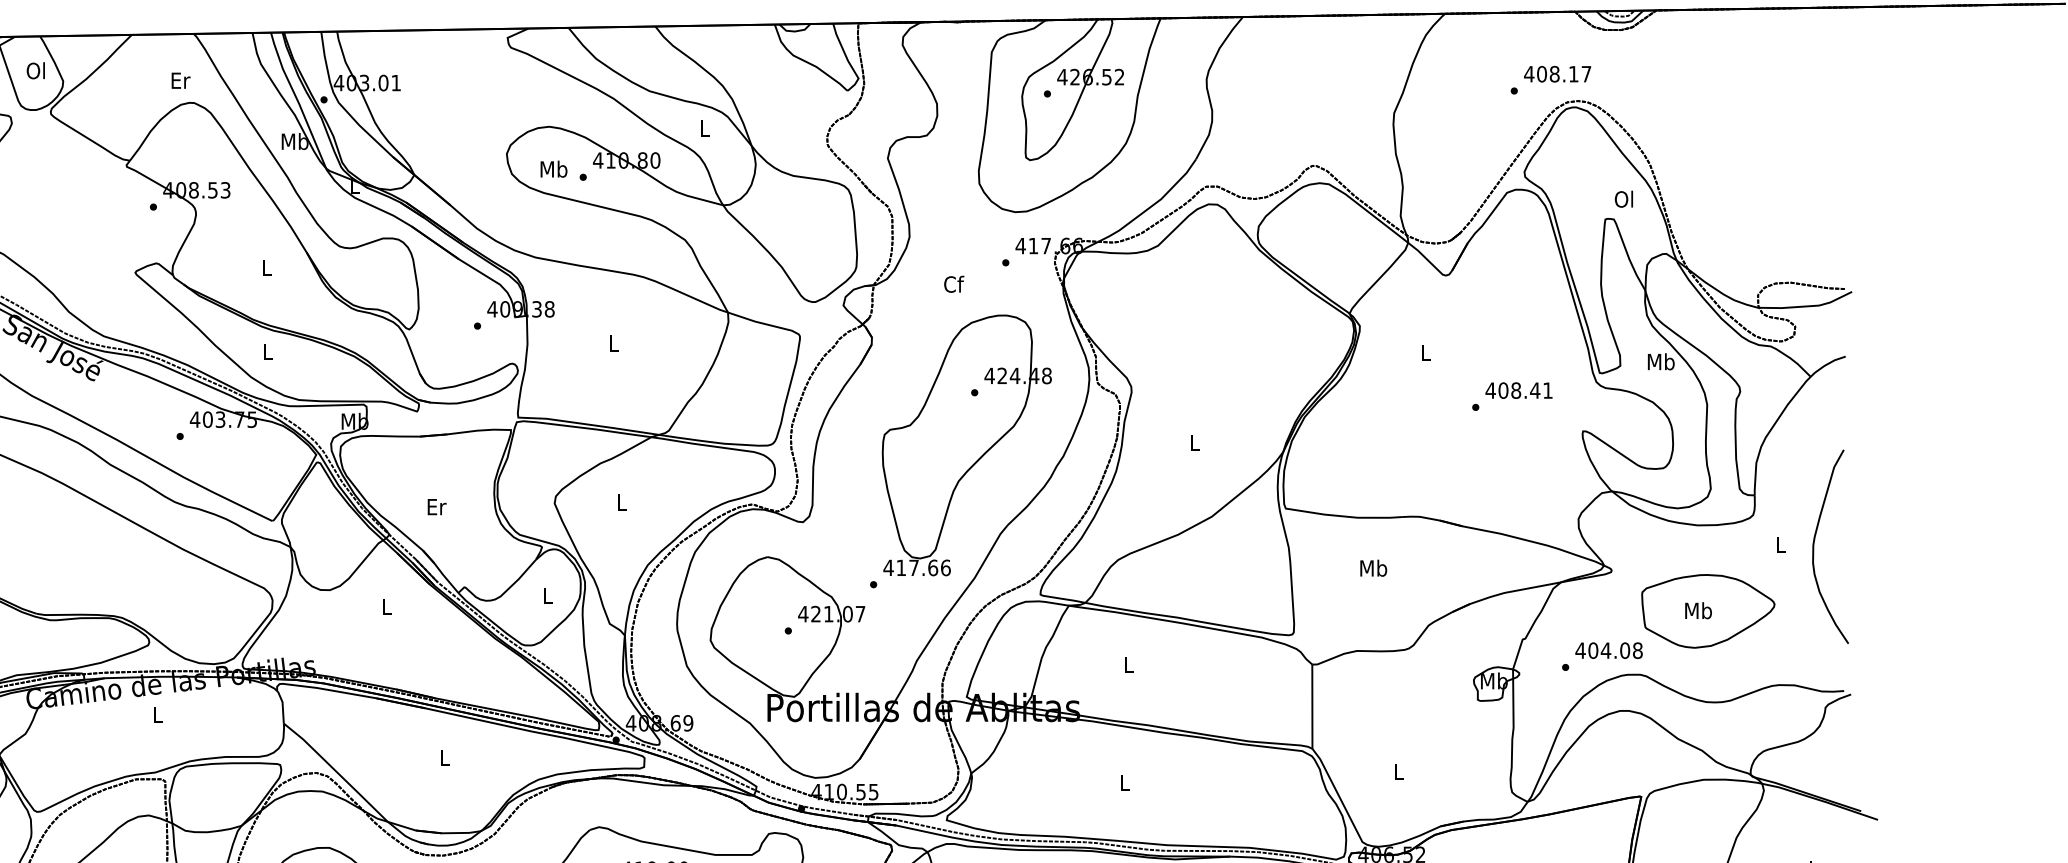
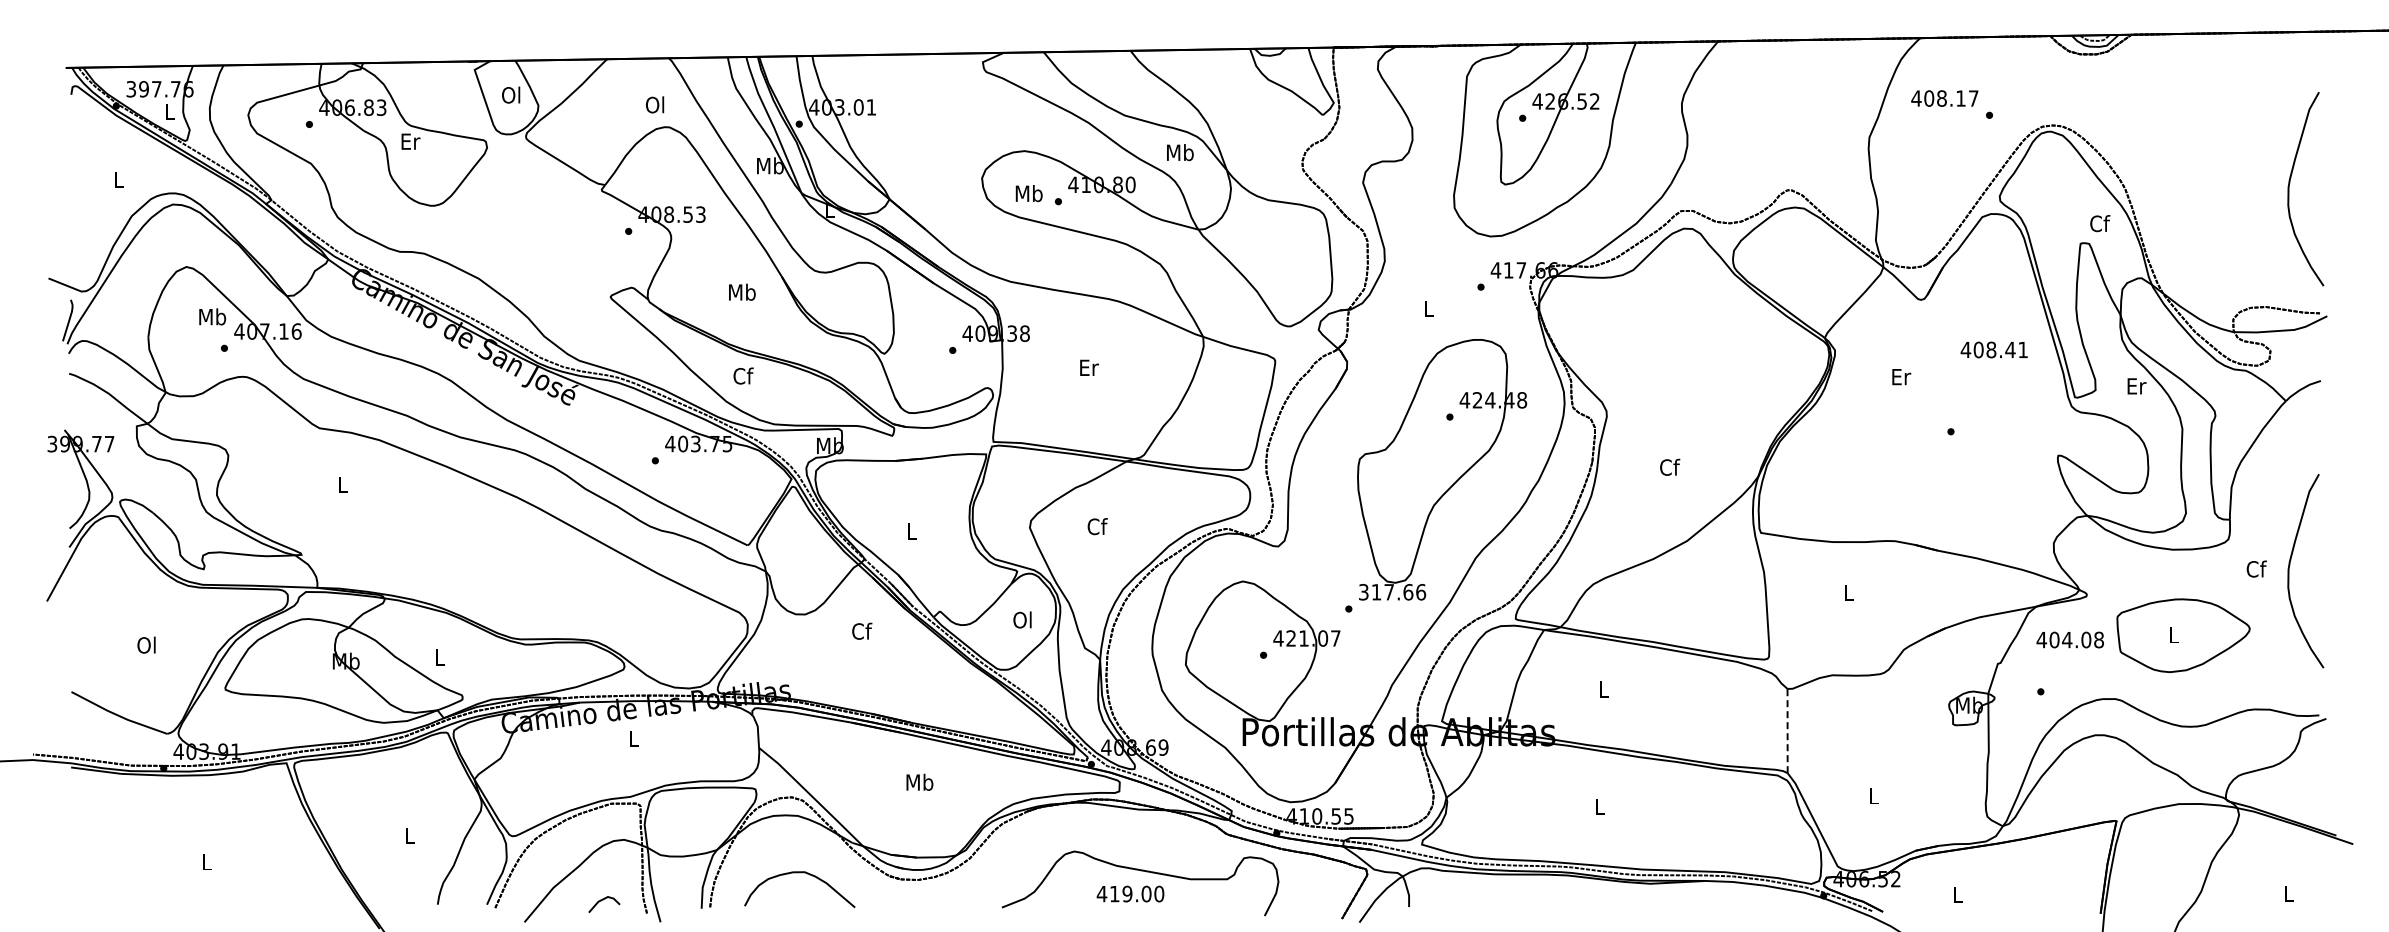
text: (1557, 74) -> (1944, 98), moved
text: (180, 80) -> (655, 104), Er -> Ol
text: (705, 128) -> (1180, 152), L -> Mb
curve: (1814, 165) -> (2289, 189), added
text: (1625, 199) -> (2100, 223), Ol -> Cf
text: (267, 267) -> (742, 291), L -> Mb
text: (954, 284) -> (1429, 308), Cf -> L
text: (614, 343) -> (1089, 367), L -> Er
text: (268, 351) -> (743, 375), L -> Cf
text: (1426, 353) -> (1901, 377), L -> Er
text: (1661, 361) -> (2136, 385), Mb -> Er
text: (1518, 390) -> (1993, 349), moved
text: (1195, 442) -> (1670, 466), L -> Cf
text: (622, 502) -> (1097, 526), L -> Cf
text: (437, 507) -> (912, 531), Er -> L
text: (1781, 544) -> (2256, 568), L -> Cf
text: (888, 567) -> (1363, 591), 417.66 -> 317.66
text: (1373, 568) -> (1848, 592), Mb -> L
text: (547, 595) -> (1022, 619), L -> Ol
text: (387, 606) -> (862, 630), L -> Cf
text: (1698, 610) -> (2173, 634), Mb -> L
text: (1608, 650) -> (2069, 639), moved
line: (1312, 706) -> (1787, 730), solid -> dashed
text: (444, 757) -> (919, 781), L -> Mb

